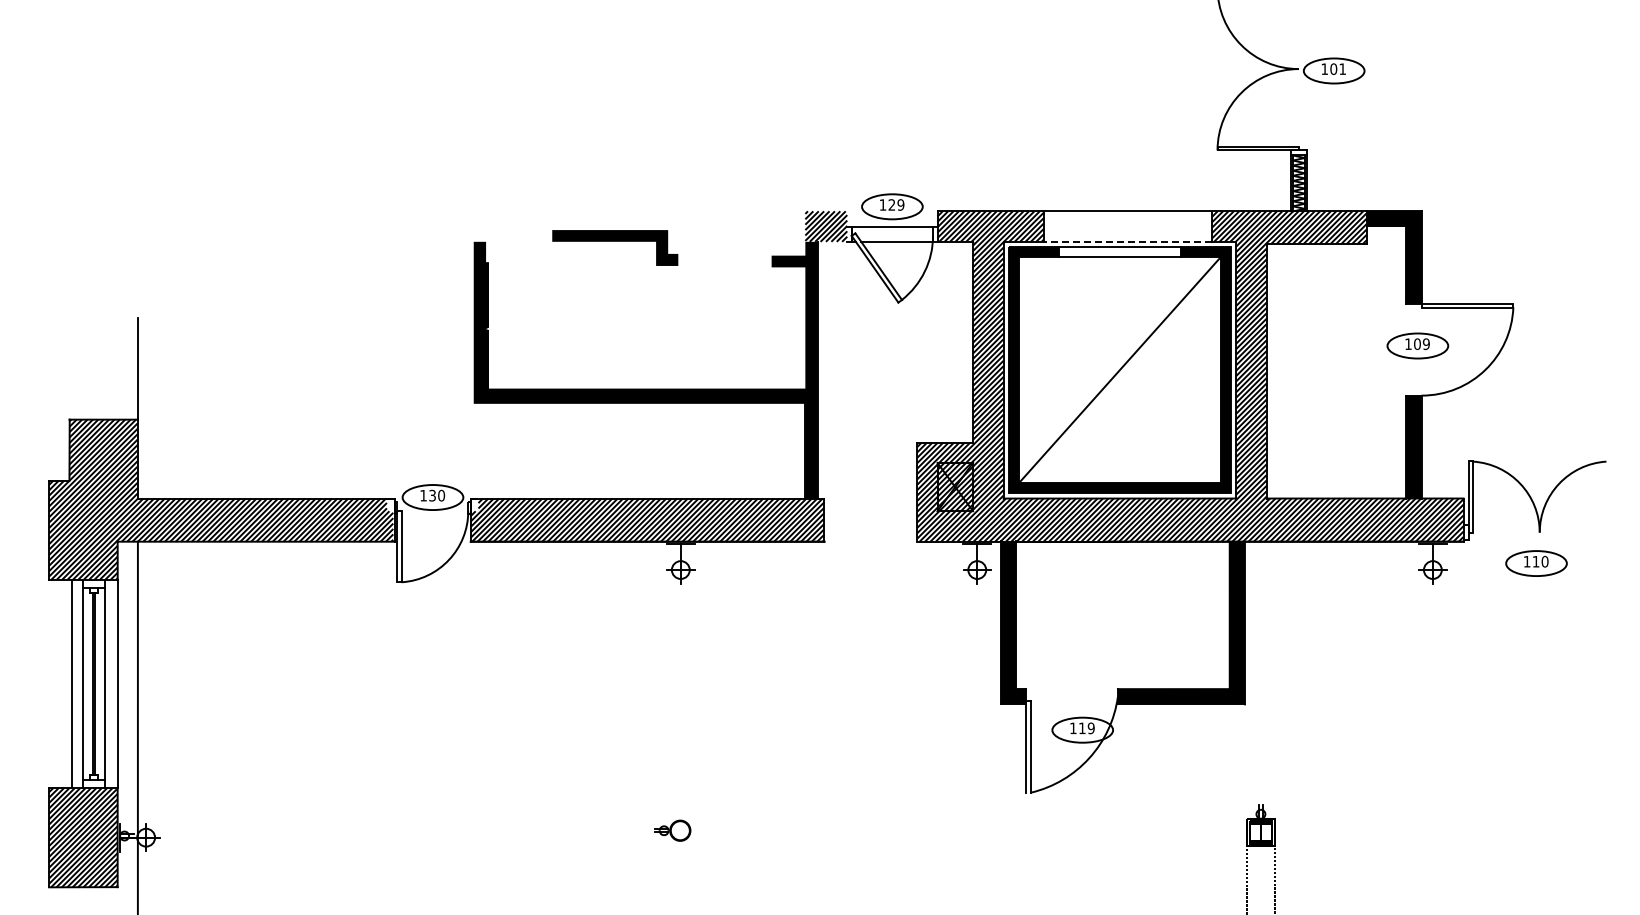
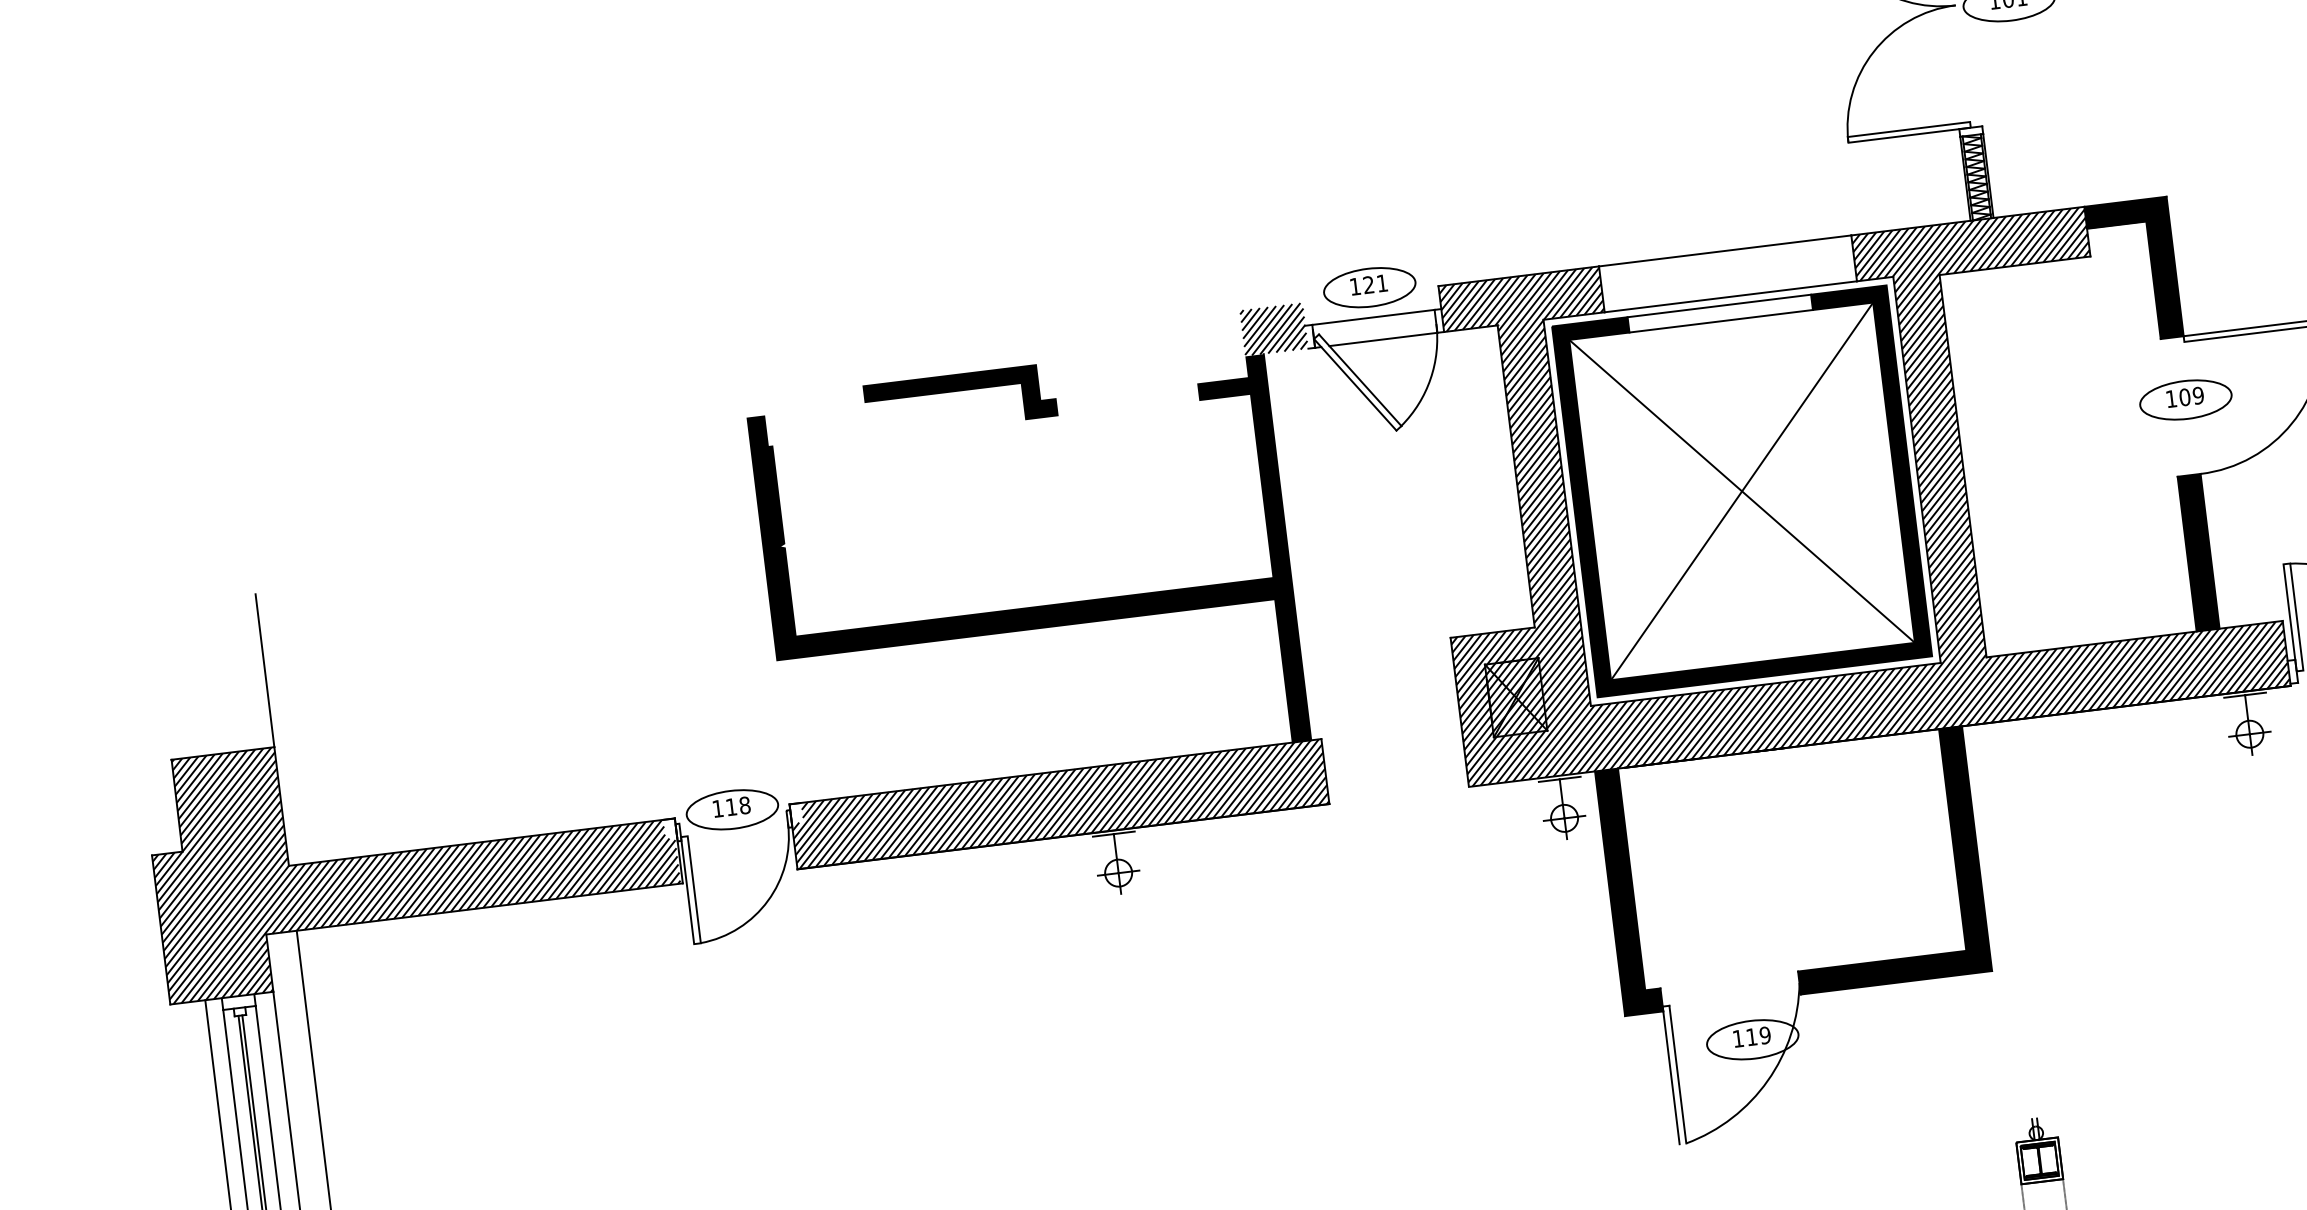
text: (900, 204) -> (1381, 282), 129 -> 121
line: (1128, 241) -> (1731, 296), dashed -> solid
line: (1119, 370) -> (1741, 491), added
text: (437, 495) -> (738, 805), 130 -> 118

